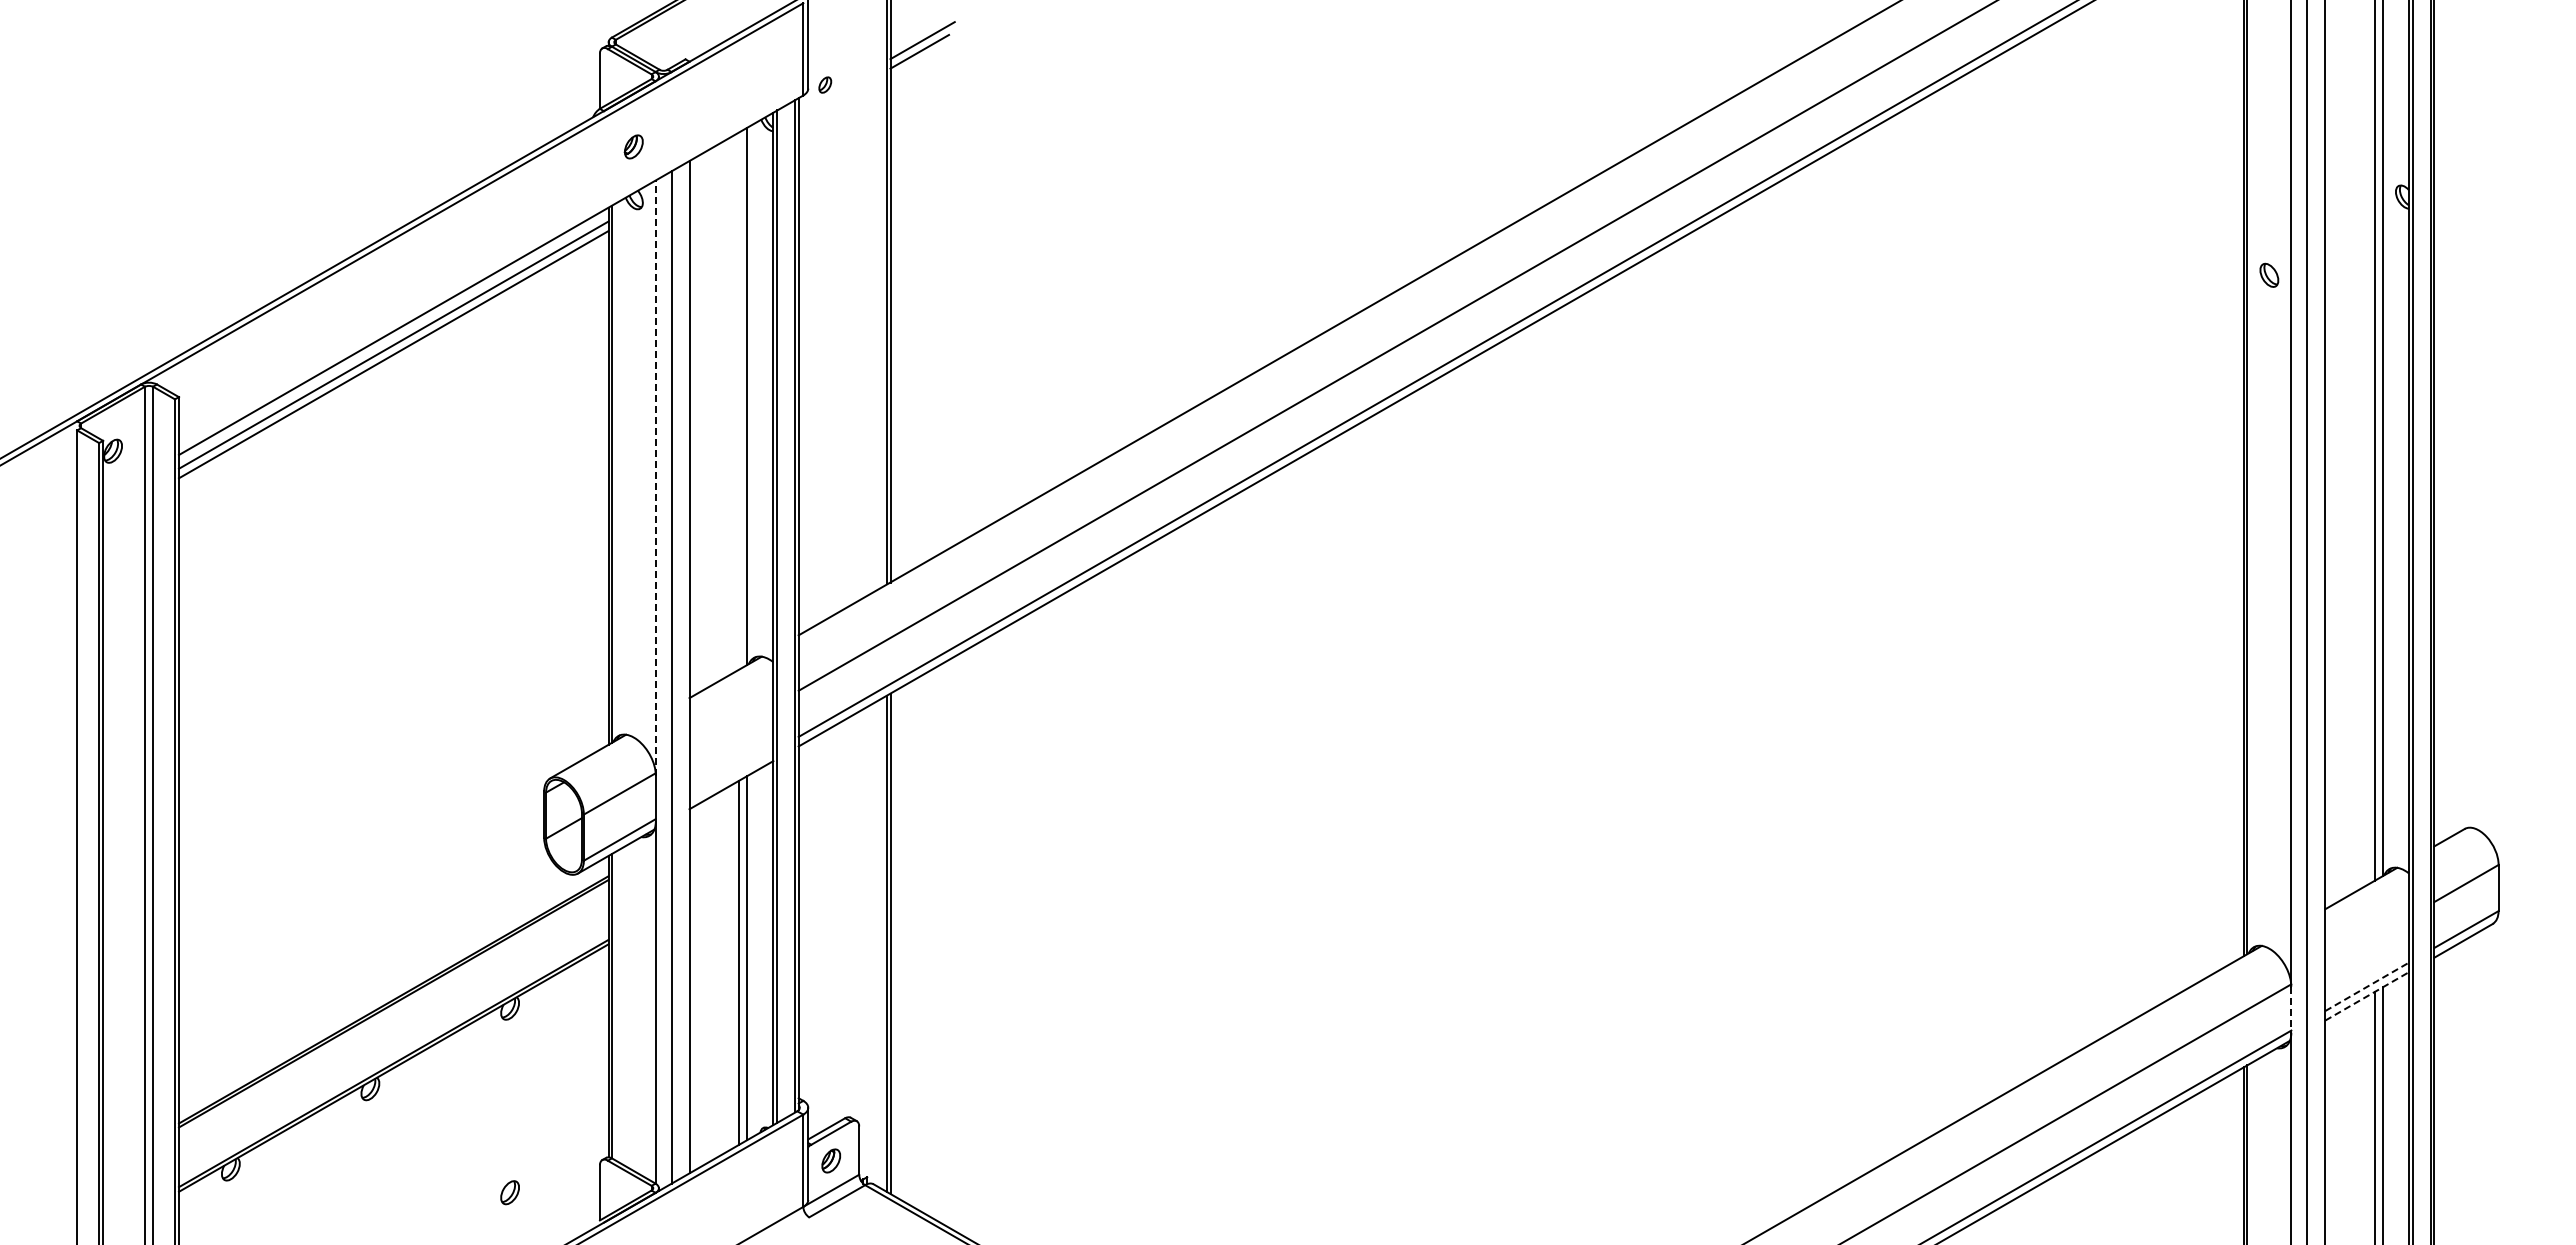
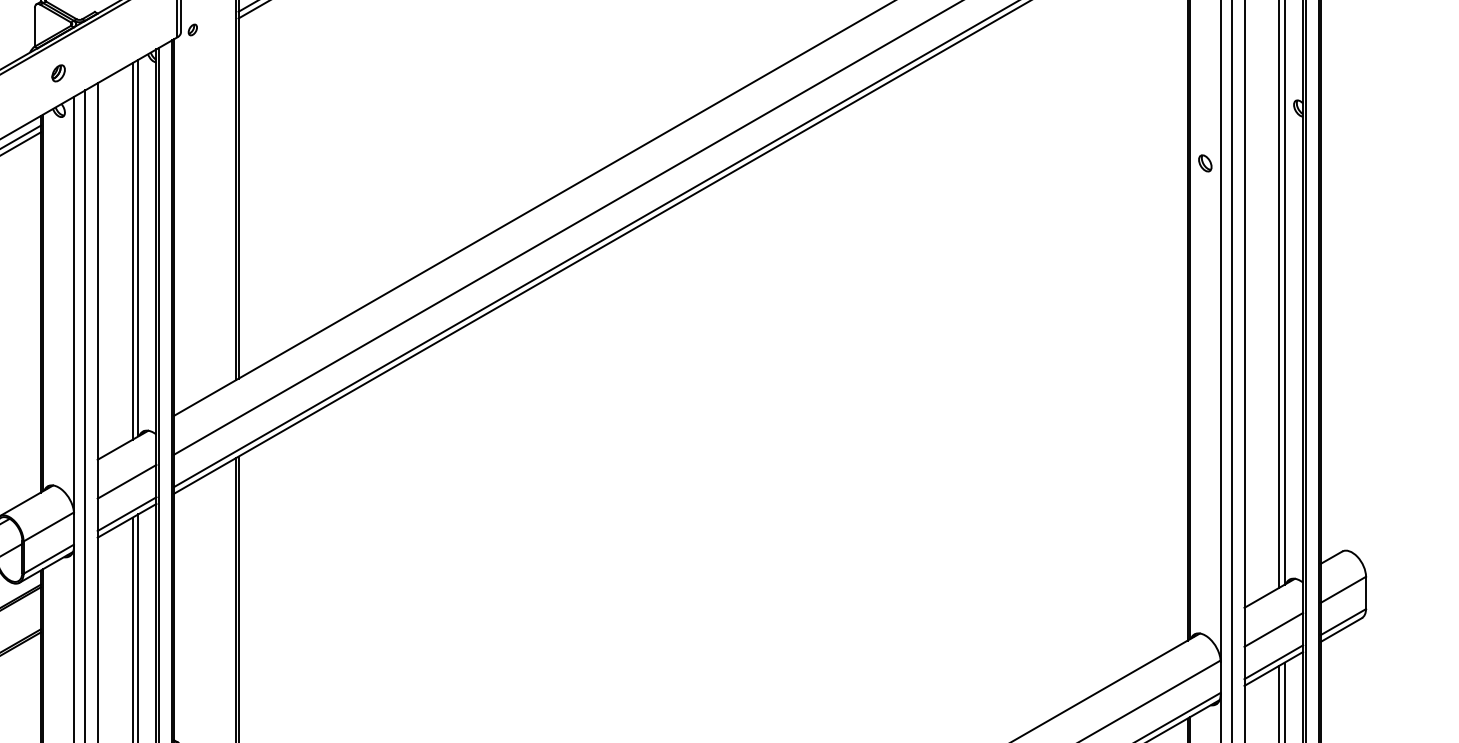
line: (739, 400) -> (132, 251), added
line: (655, 477) -> (73, 305), dashed -> solid
line: (731, 729) -> (127, 481), added
line: (731, 775) -> (127, 514), added
line: (2366, 940) -> (1273, 629), added
line: (2367, 986) -> (1274, 661), dashed -> solid
line: (2367, 996) -> (1274, 668), dashed -> solid
line: (2291, 1010) -> (1220, 678), dashed -> solid

